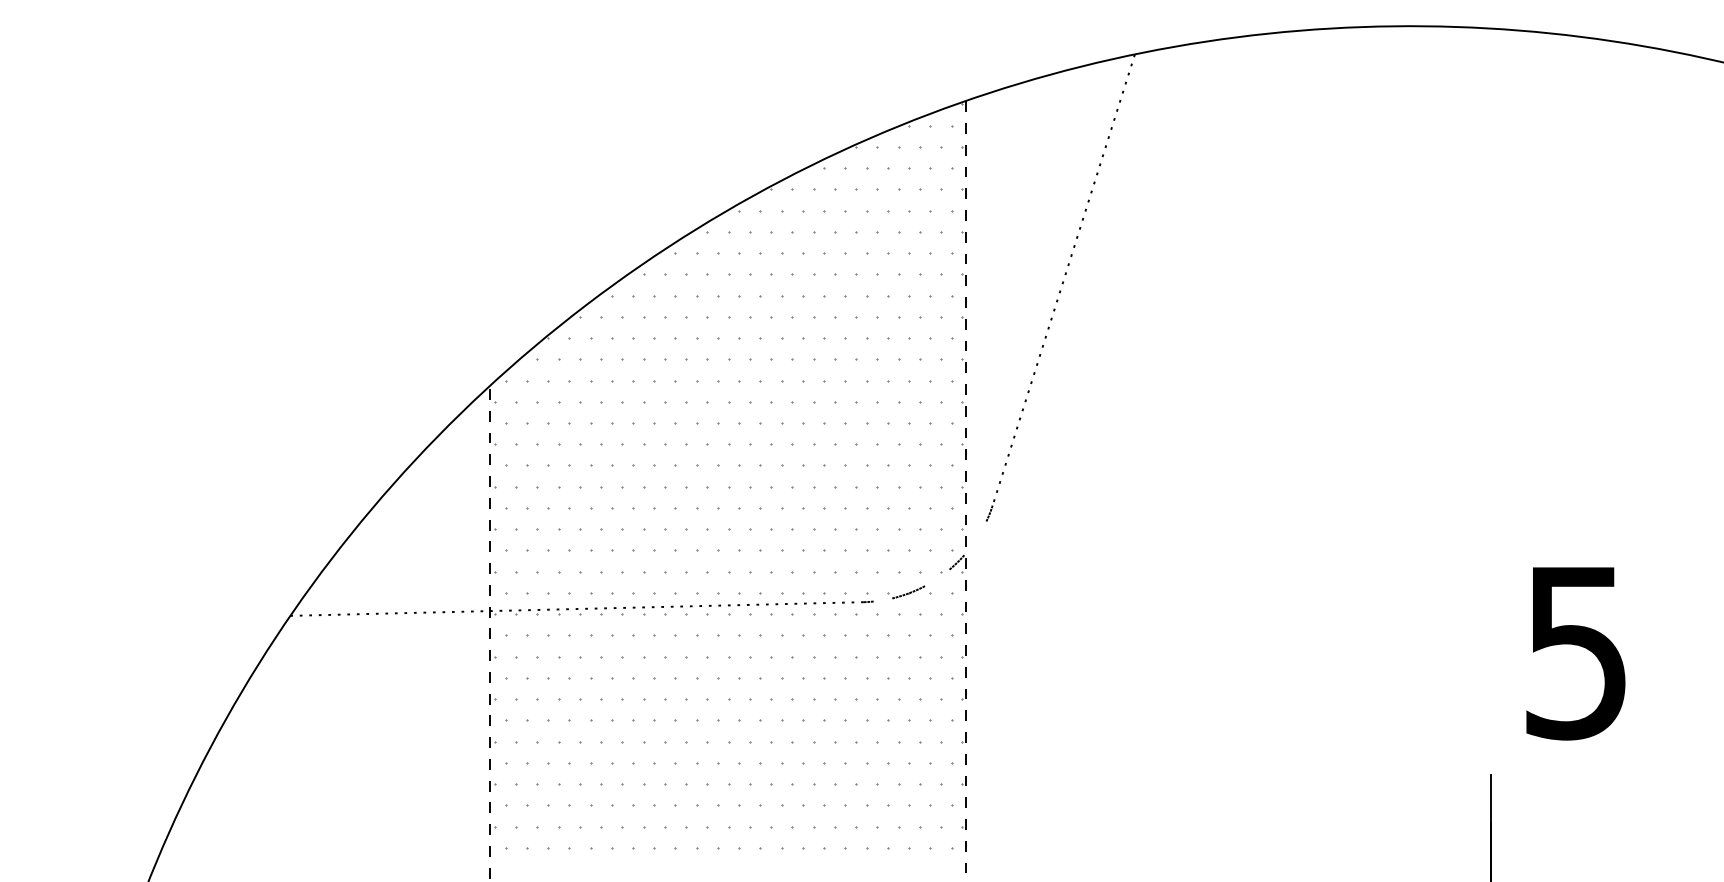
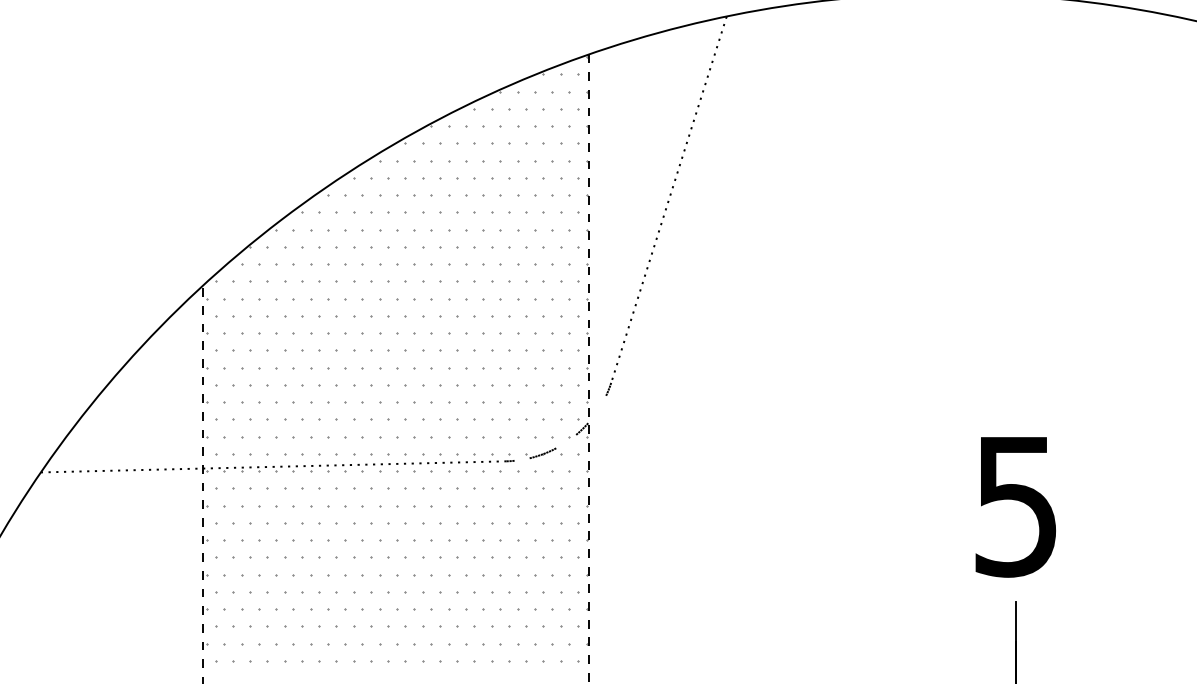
text: (1575, 653) -> (1015, 507), moved

